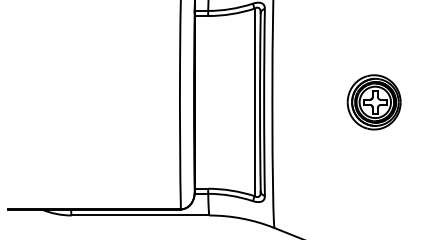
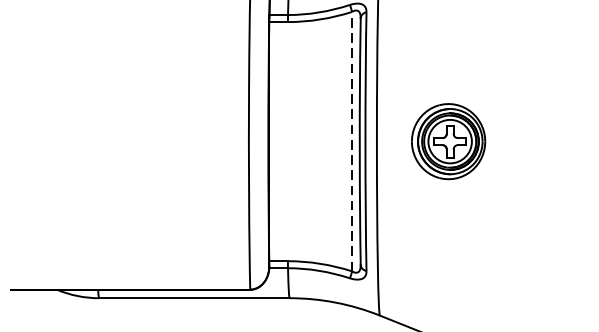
line: (254, 102) -> (352, 141), solid -> dashed
part: (373, 102) -> (447, 141), moved

